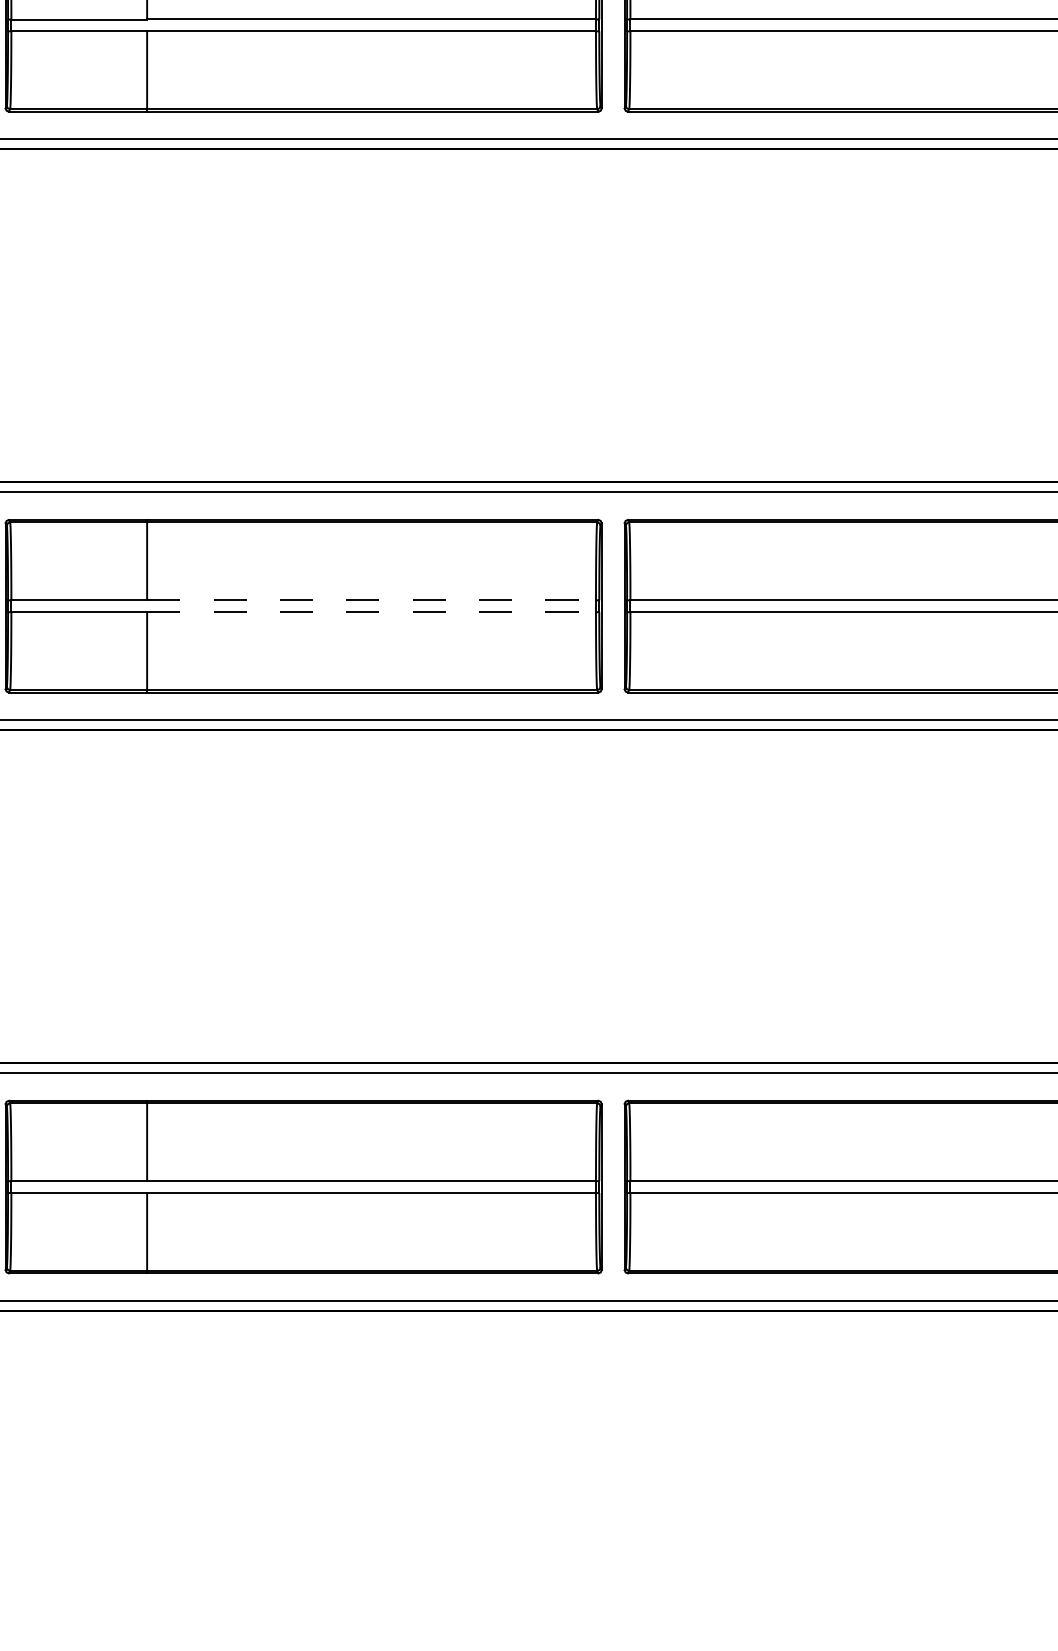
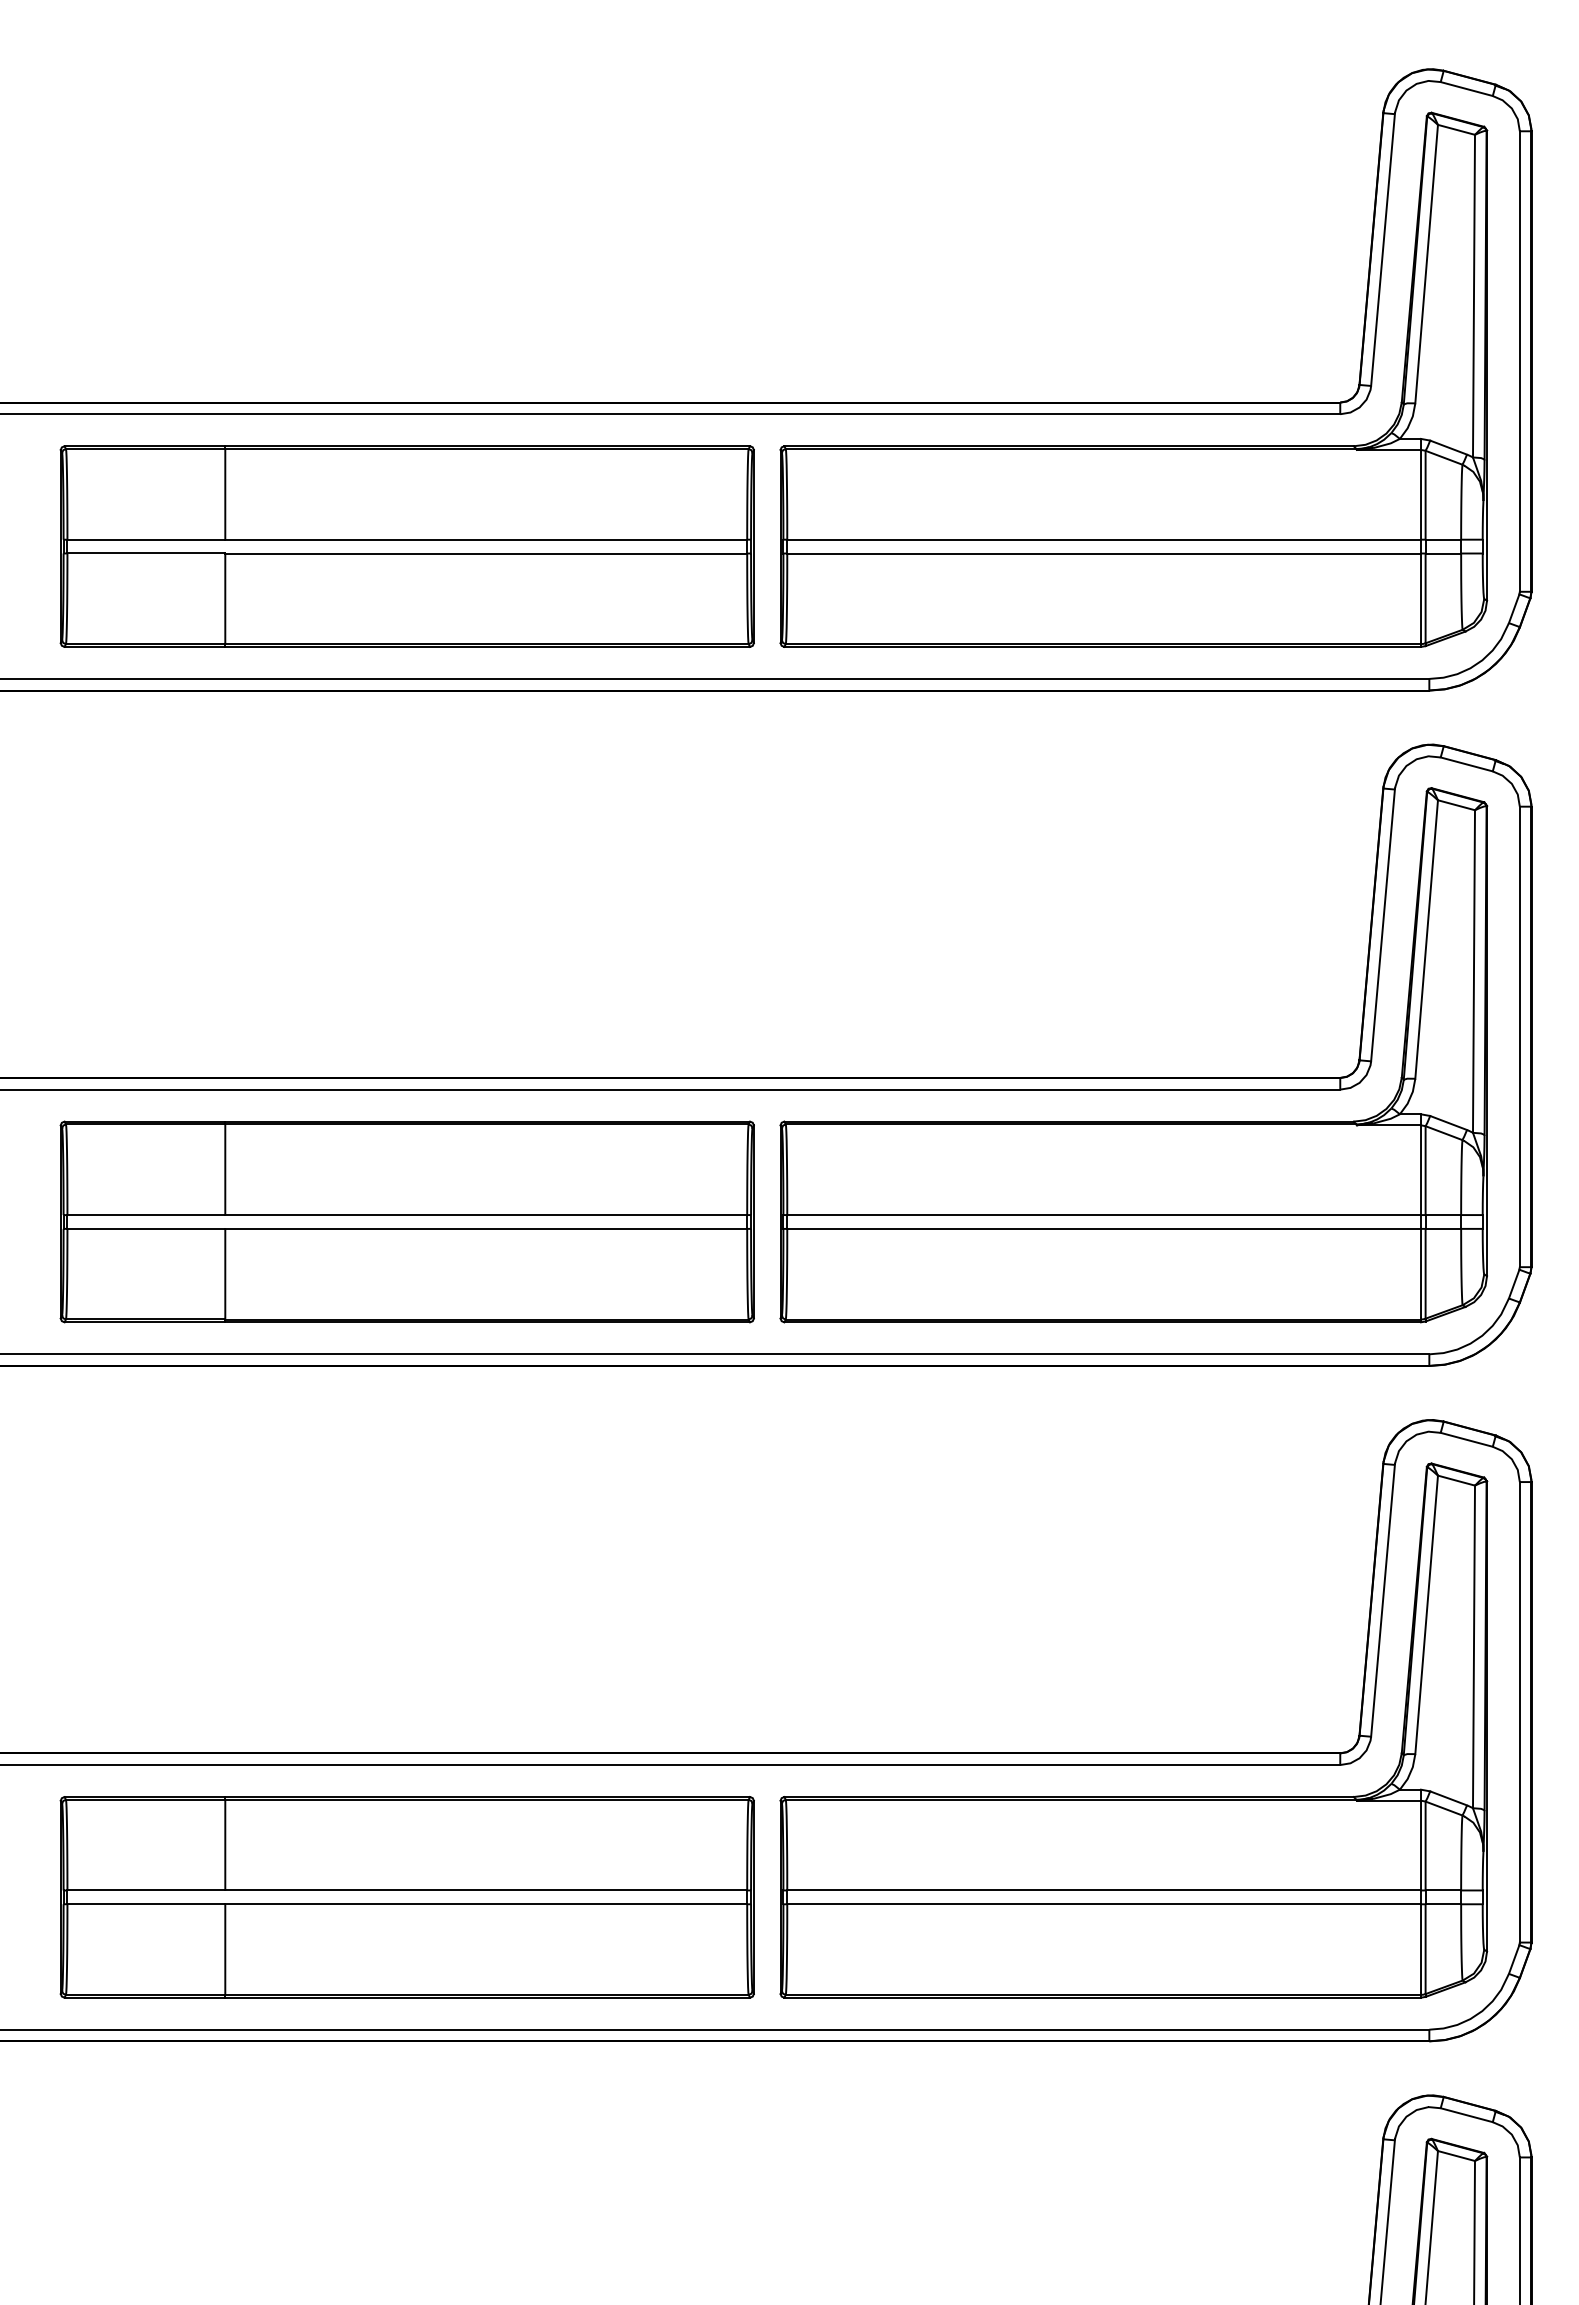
line: (371, 600) -> (486, 1215), dashed -> solid
line: (371, 611) -> (486, 1228), dashed -> solid

